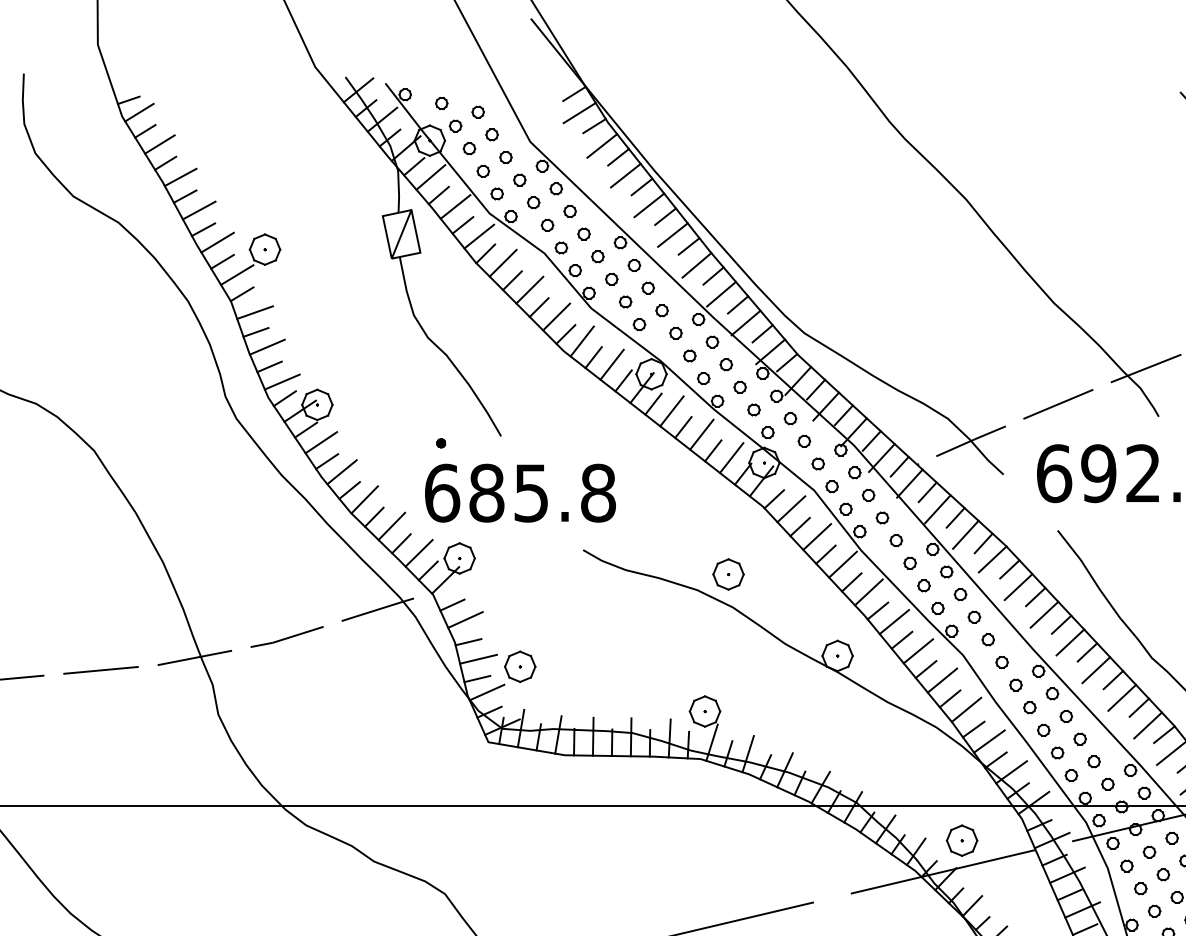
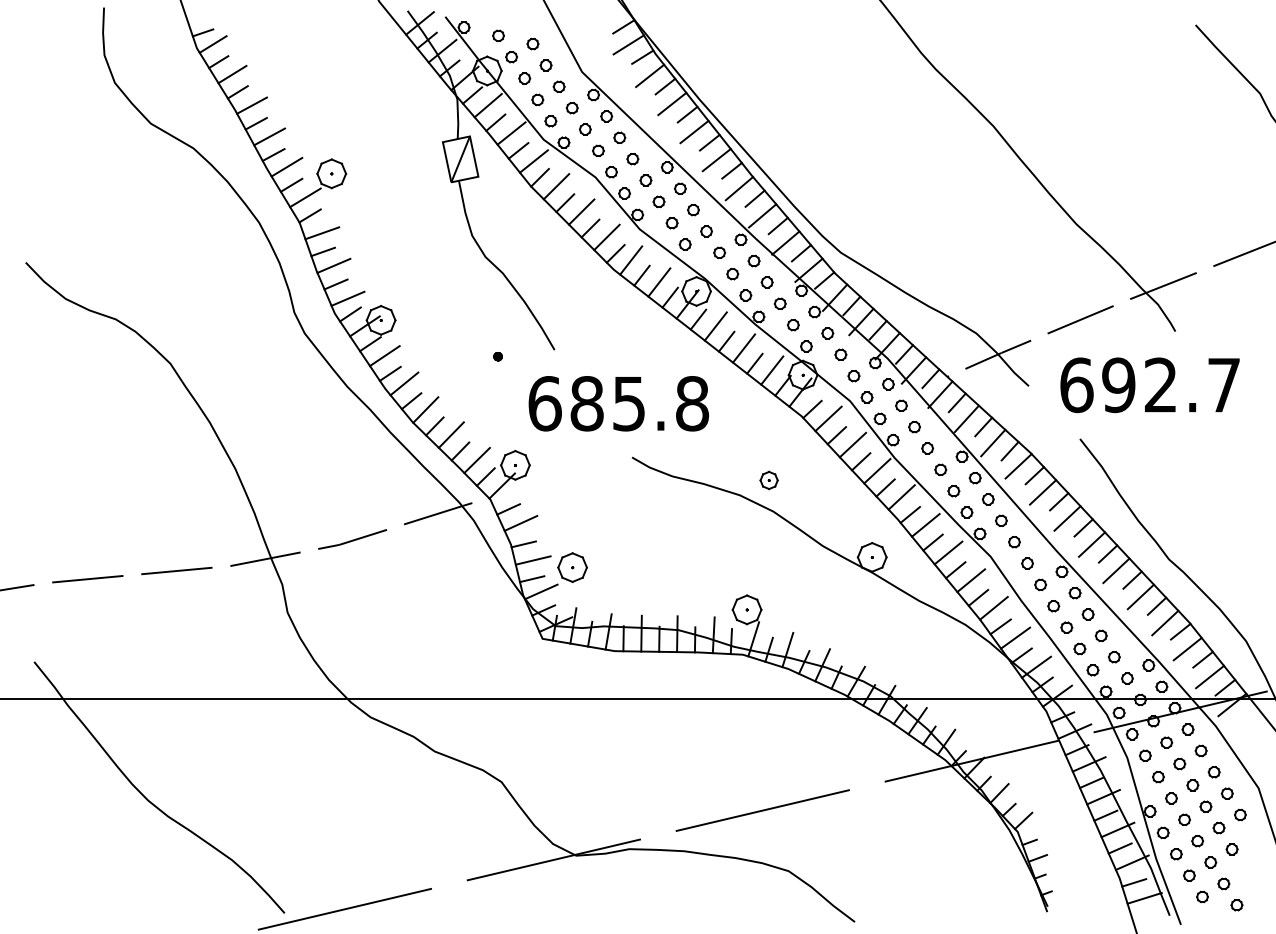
text: (520, 492) -> (618, 403), moved
part: (727, 574) -> (768, 480), size x0.6
part: (961, 840) -> (989, 731), removed

